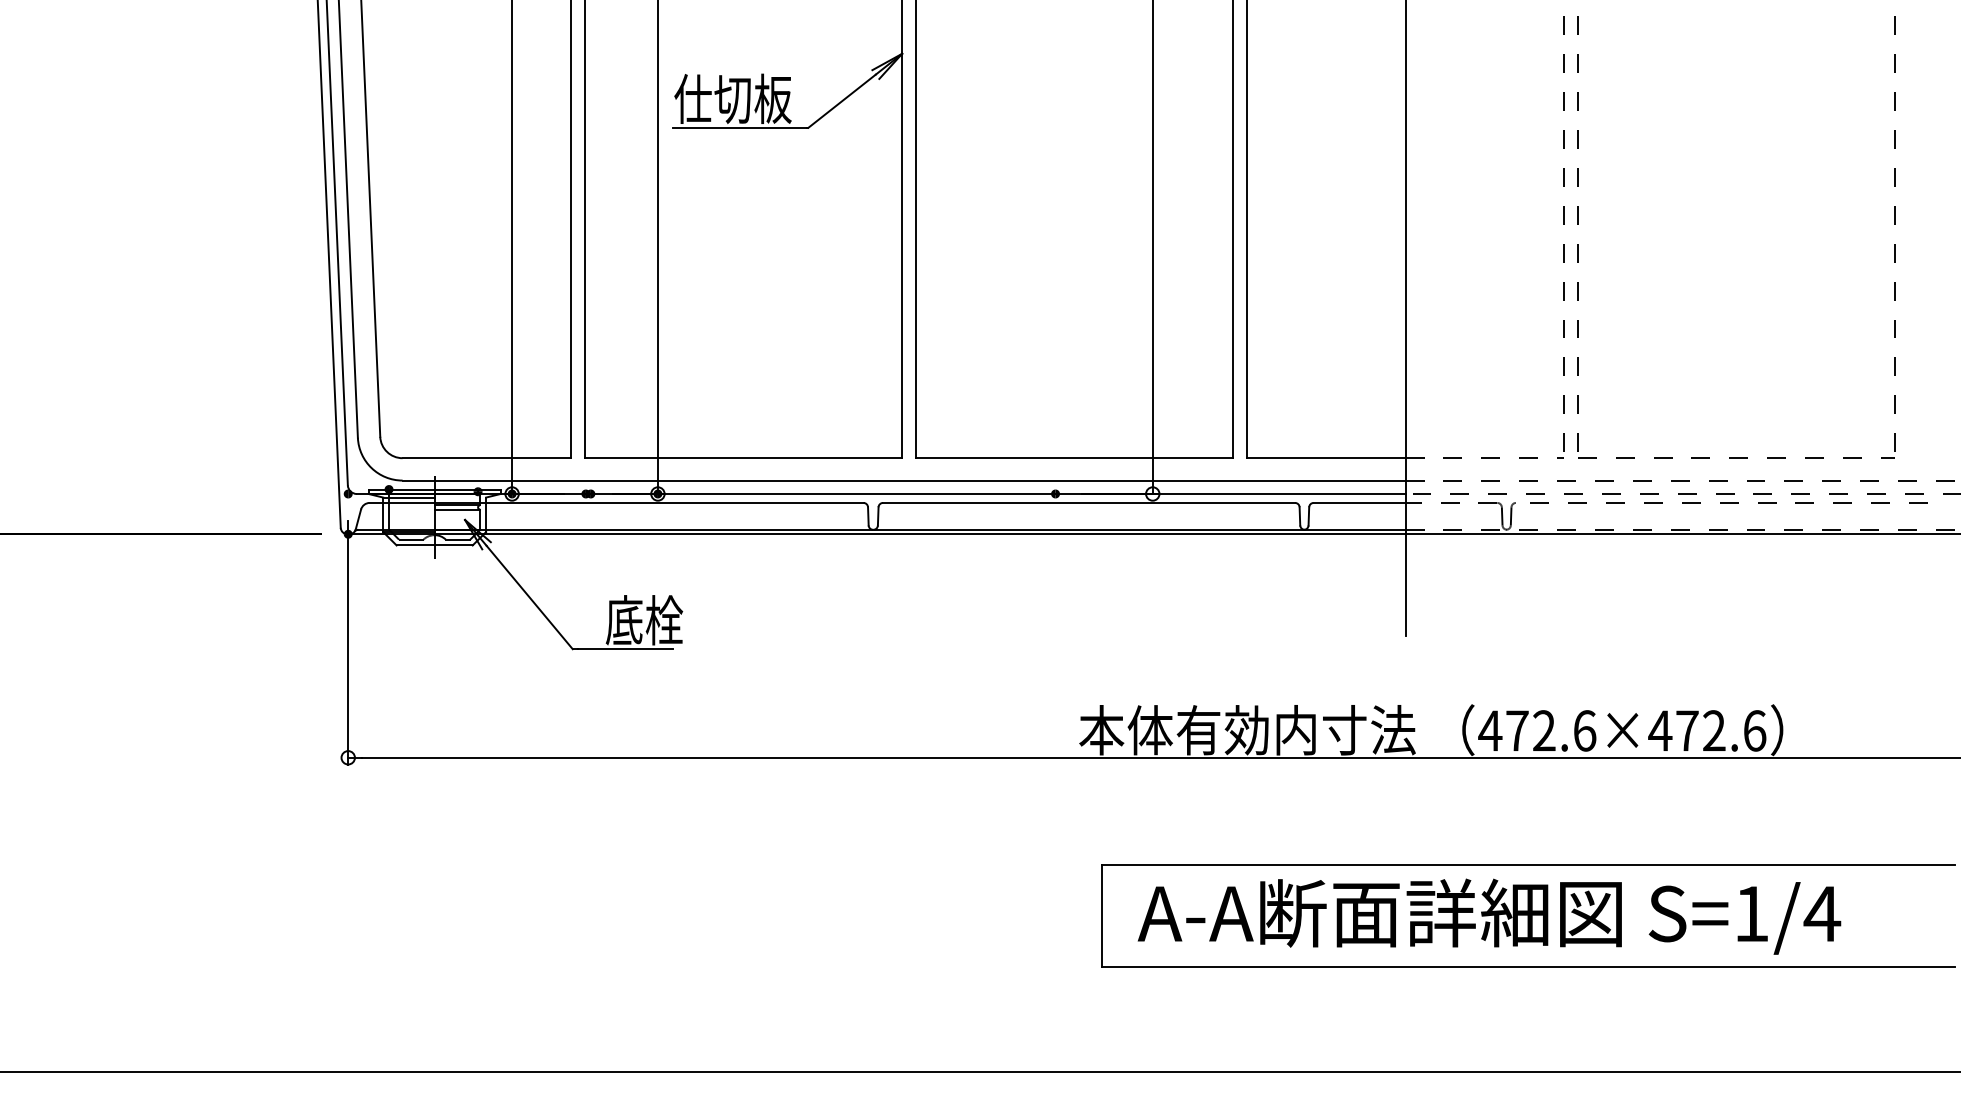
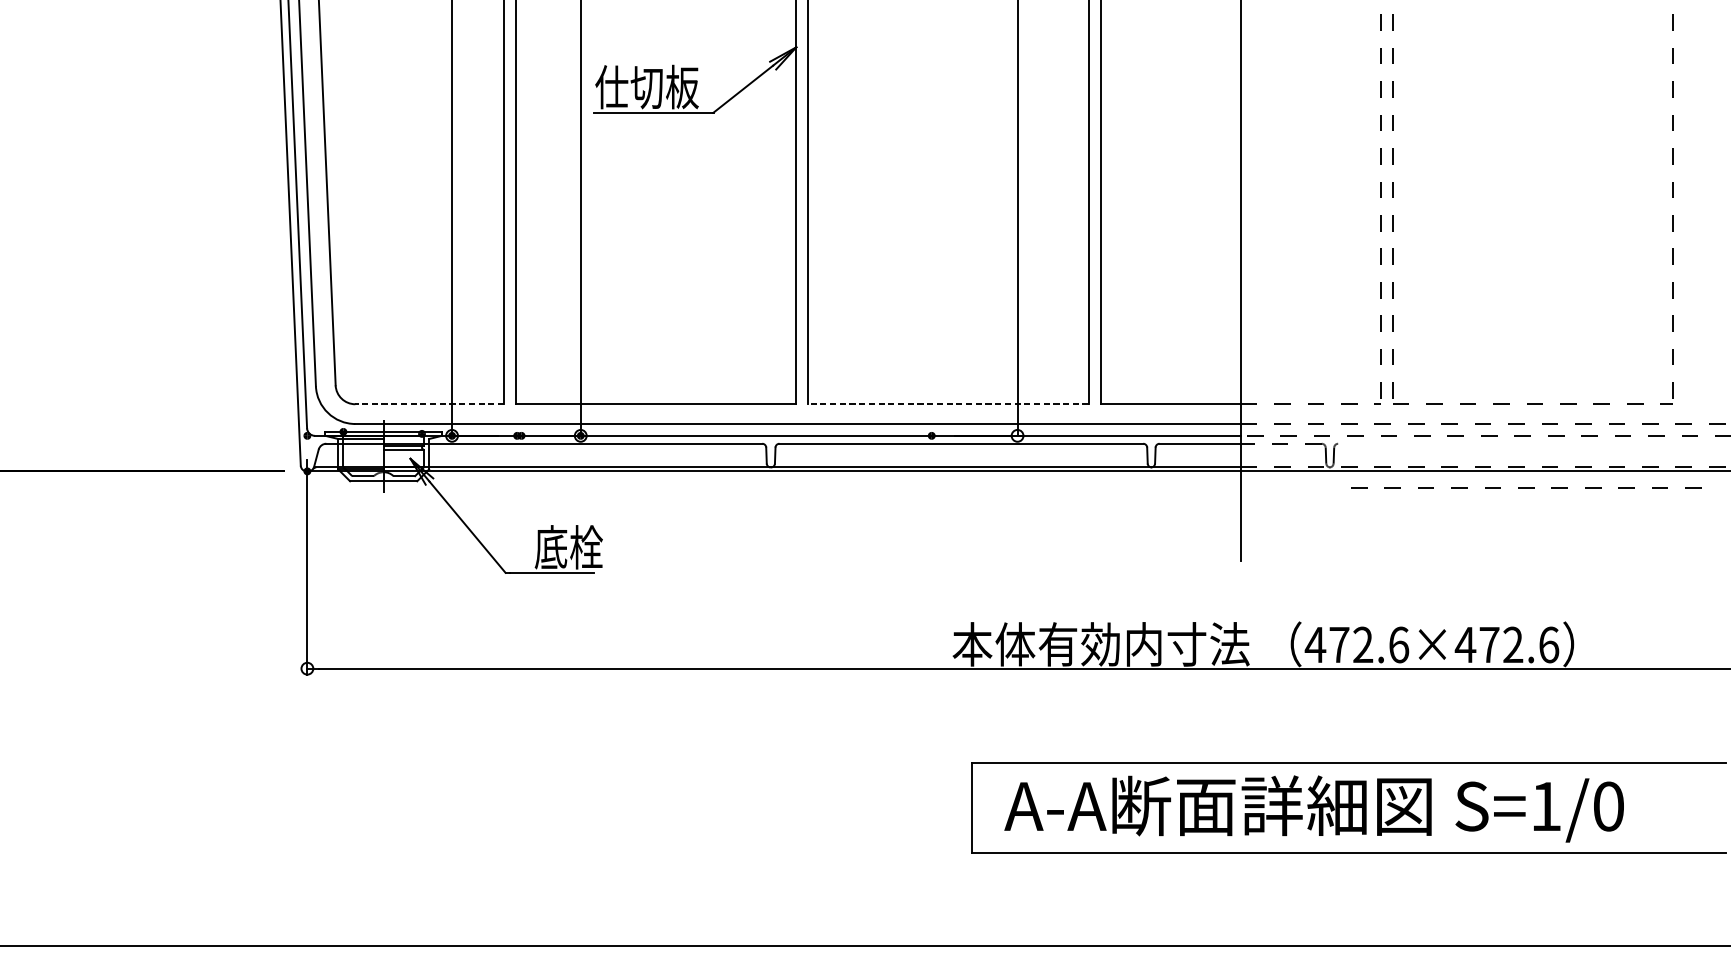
line: (486, 458) -> (429, 404), solid -> dashed
line: (1074, 458) -> (948, 404), solid -> dashed
line: (1728, 502) -> (1525, 487), moved
text: (1822, 913) -> (1608, 806), S=1/4 -> S=1/0

